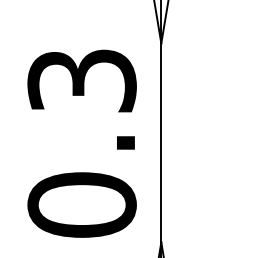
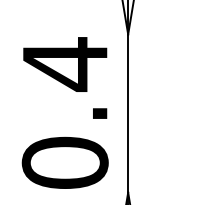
text: (81, 81) -> (64, 64), 0.3 -> 0.4

